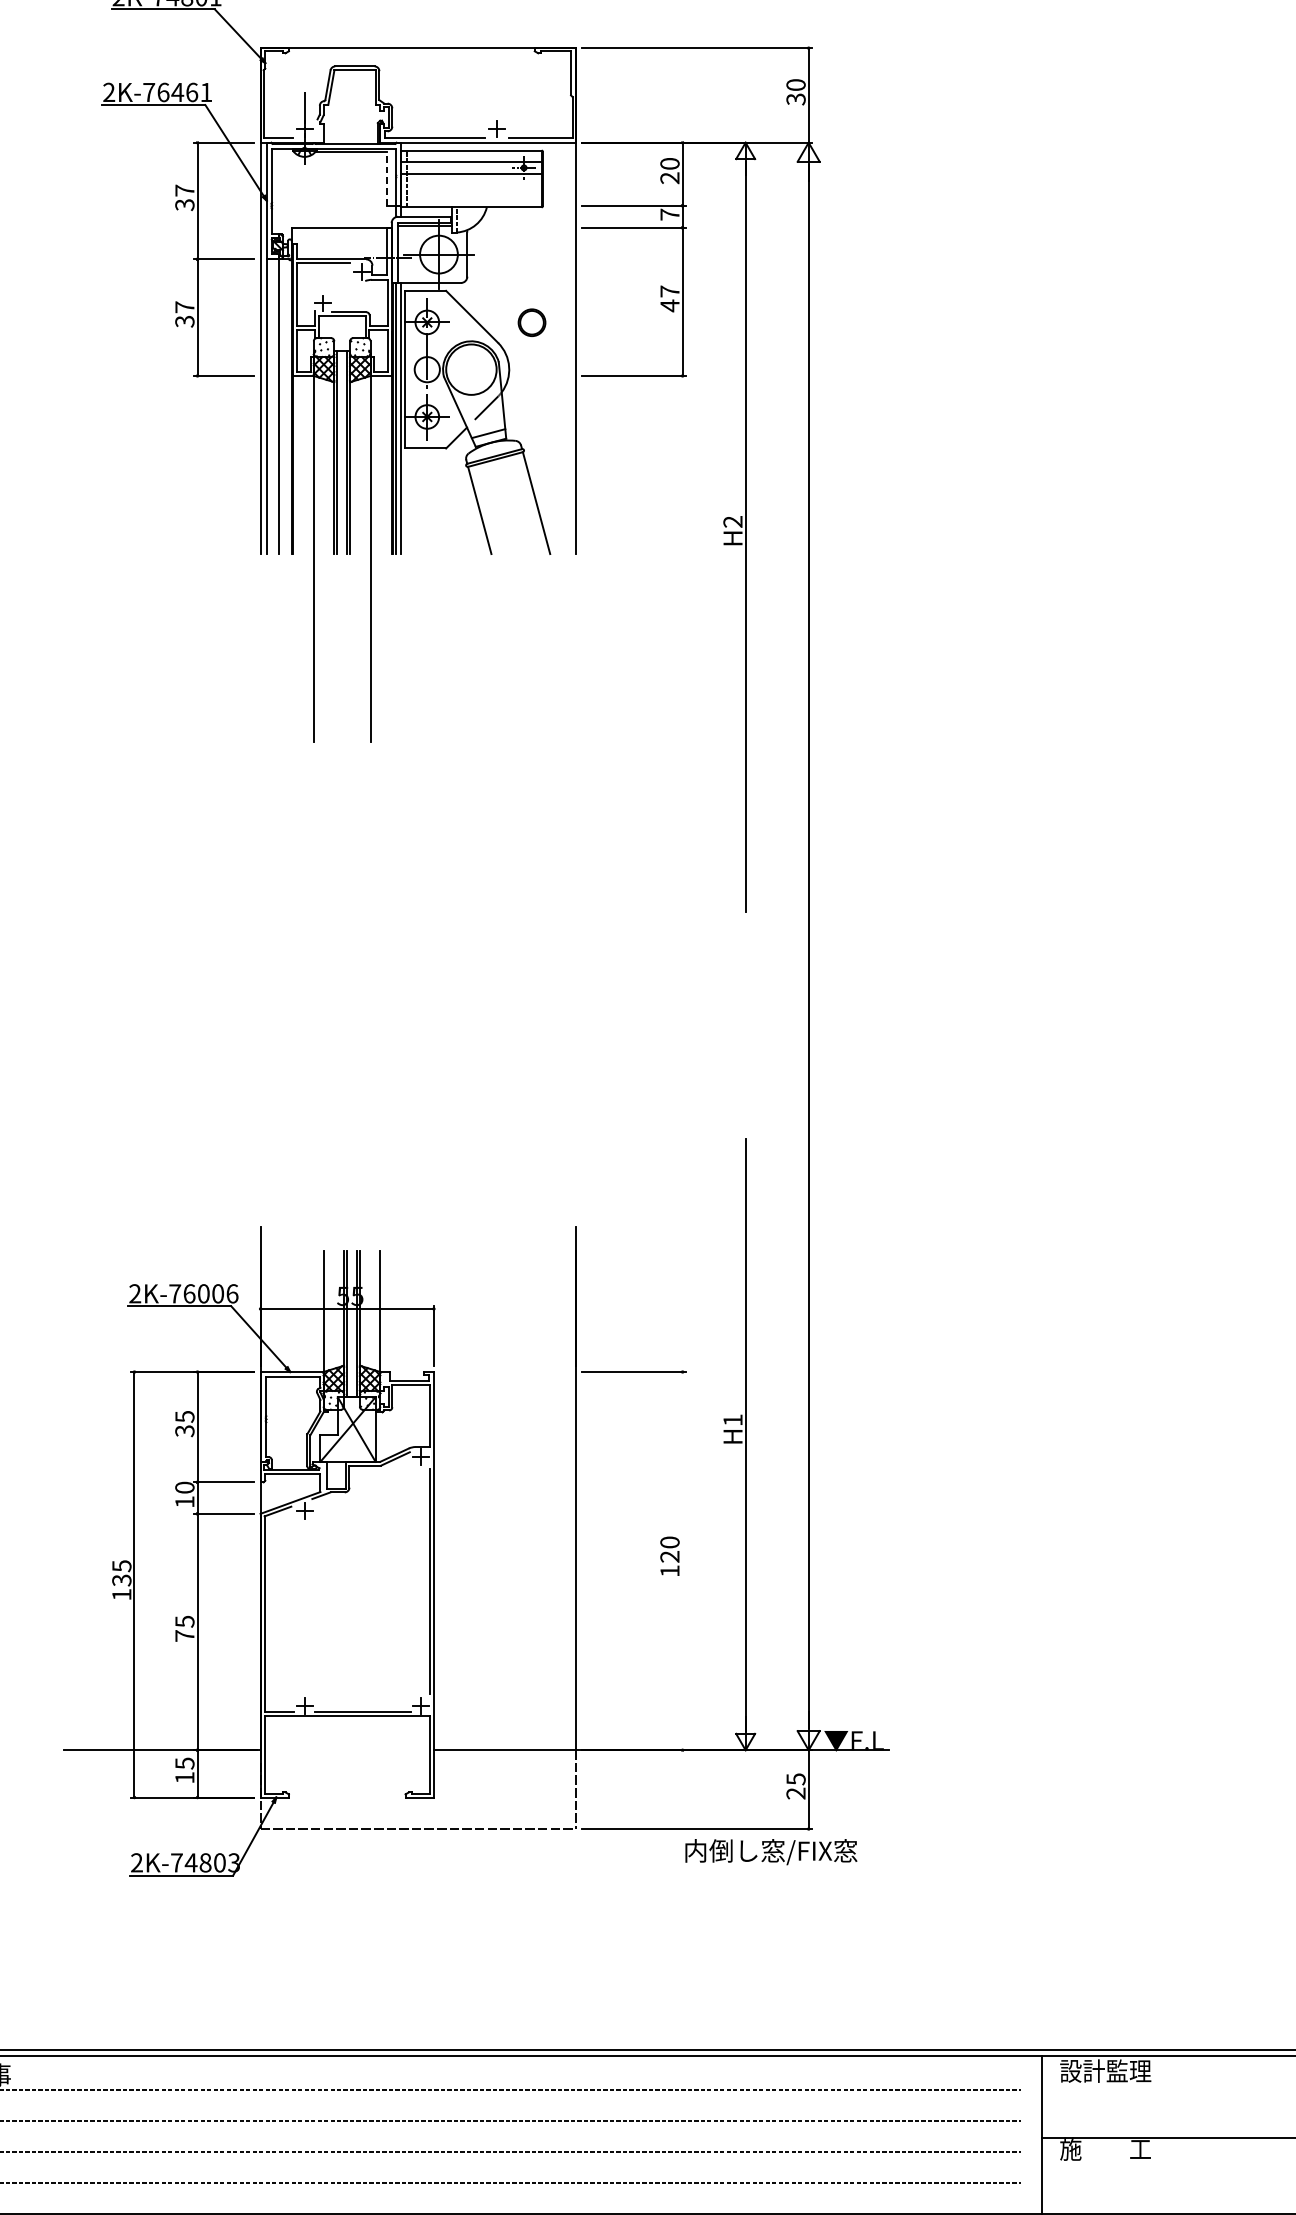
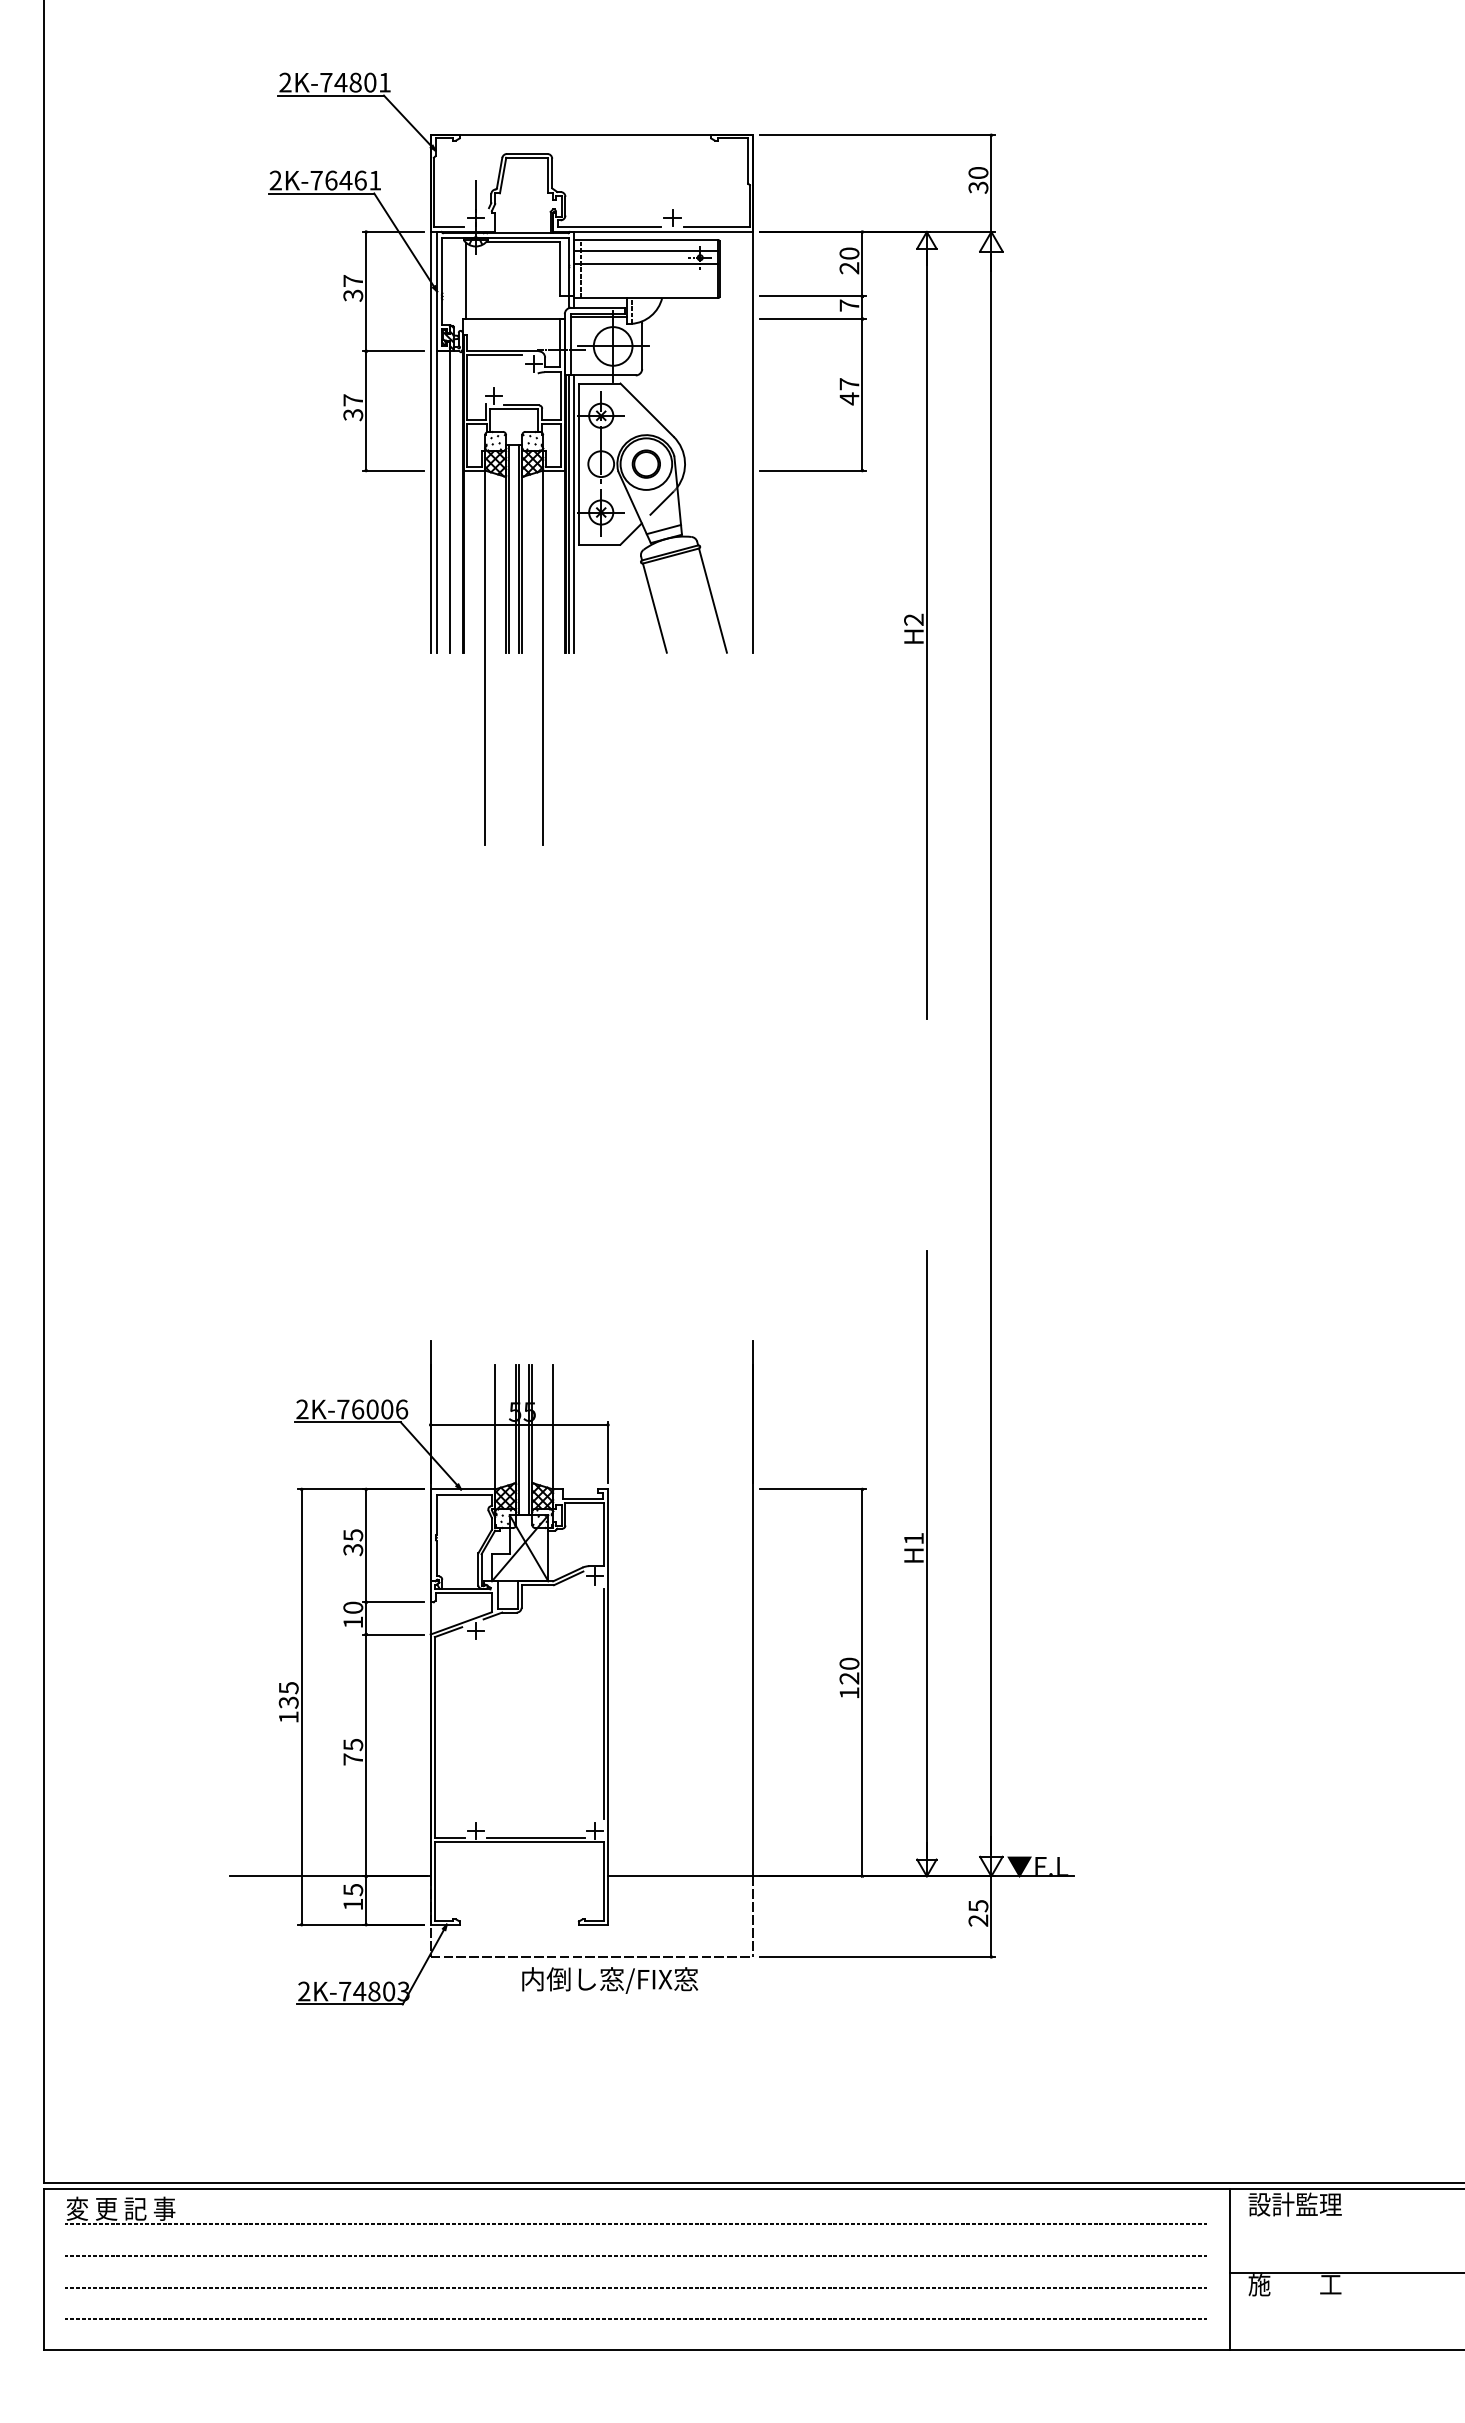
line: (386, 178) -> (559, 268), dashed -> solid
line: (294, 190) -> (465, 280), added
part: (531, 322) -> (645, 463), moved
line: (682, 1560) -> (862, 1682), added
text: (771, 1852) -> (610, 1980), moved

